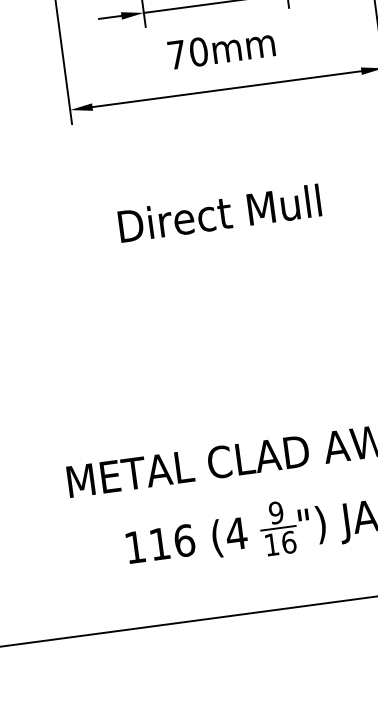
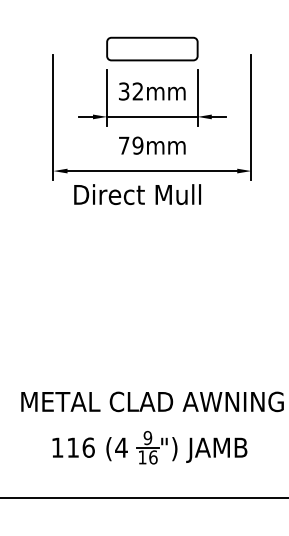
text: (197, 51) -> (137, 145), 70mm -> 79mm
text: (219, 213) -> (137, 194), moved

